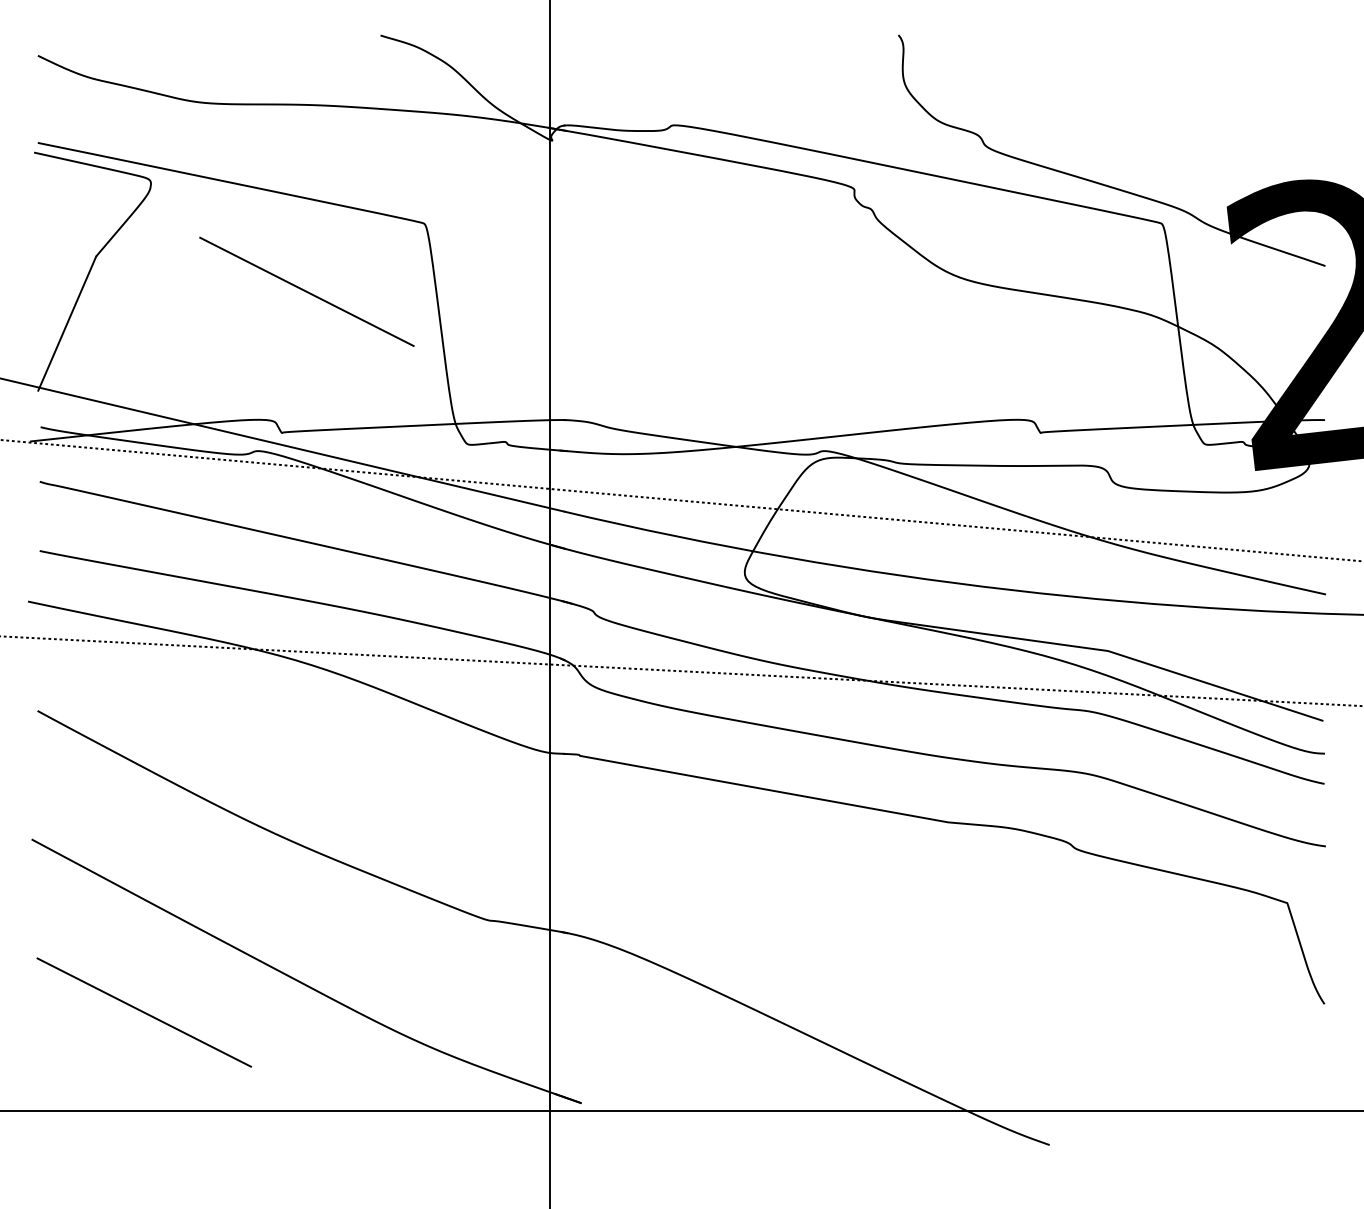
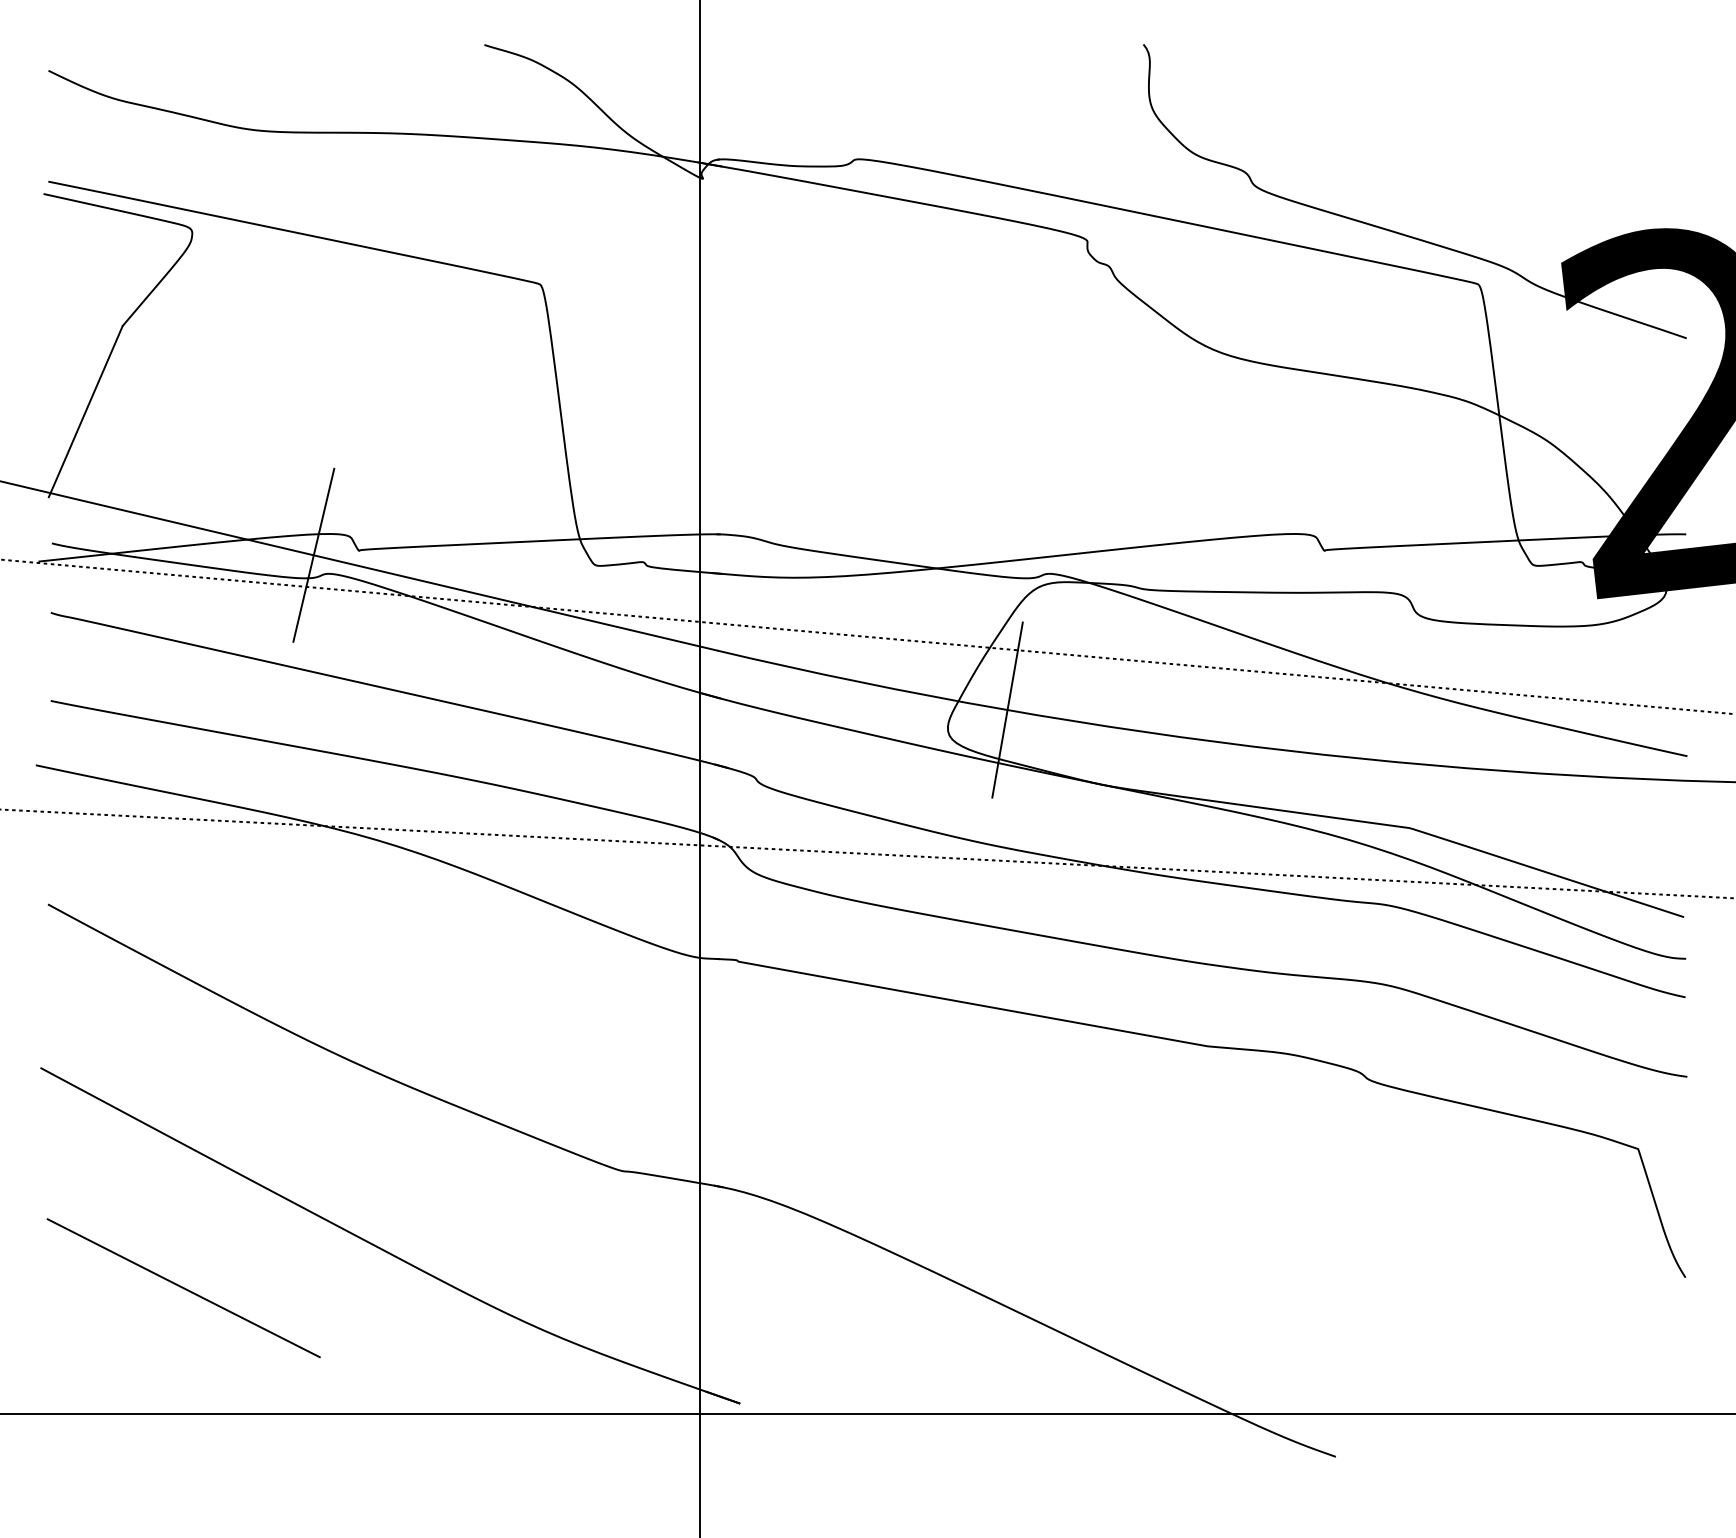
line: (306, 292) -> (390, 371), removed
line: (246, 435) -> (313, 554), added
line: (791, 557) -> (1007, 709), added

